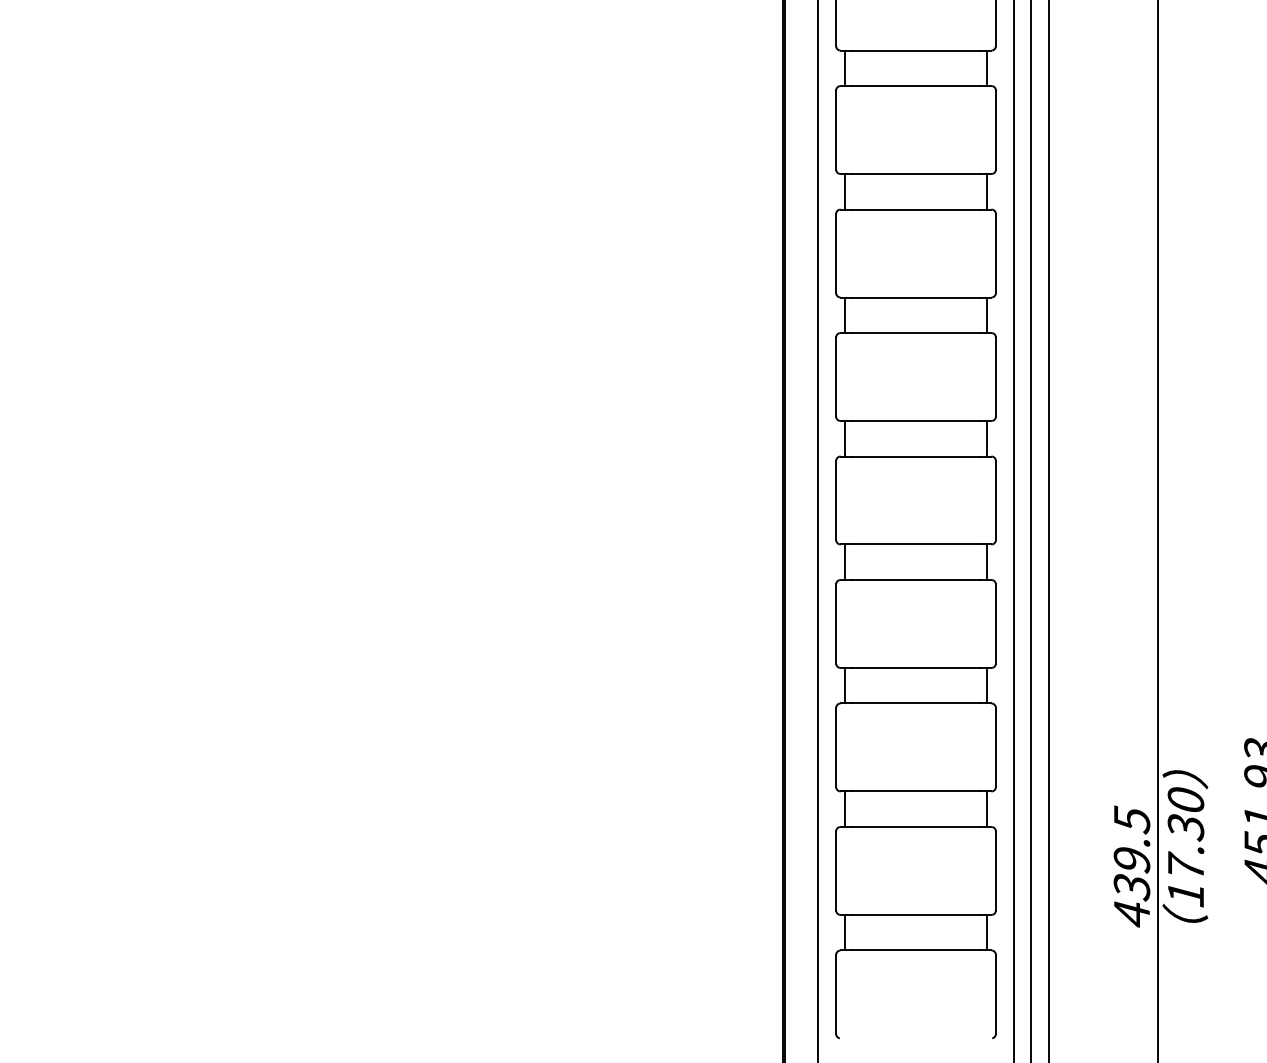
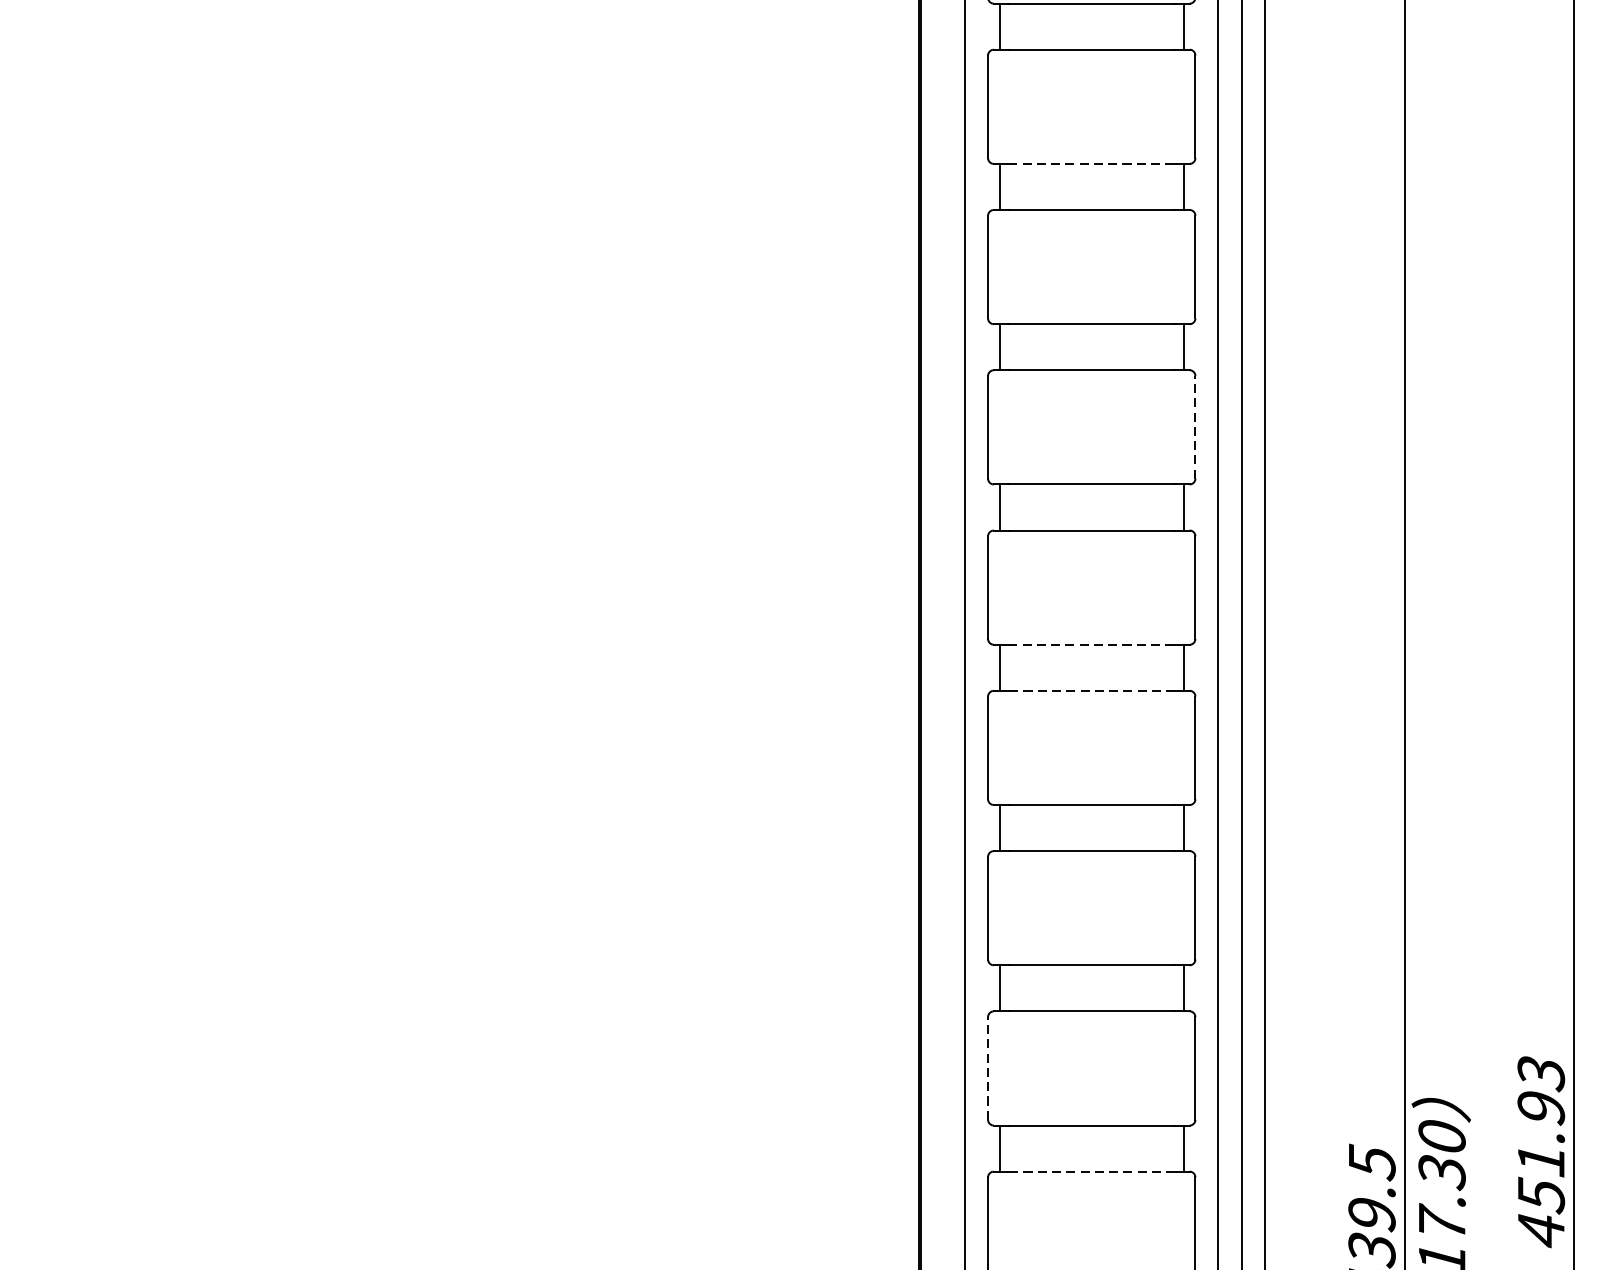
line: (916, 50) -> (1092, 163), solid -> dashed
line: (995, 253) -> (1194, 427), solid -> dashed
line: (916, 421) -> (1092, 645), solid -> dashed
line: (916, 456) -> (1092, 690), solid -> dashed
line: (836, 747) -> (988, 1068), solid -> dashed
line: (916, 826) -> (1092, 1171), solid -> dashed

